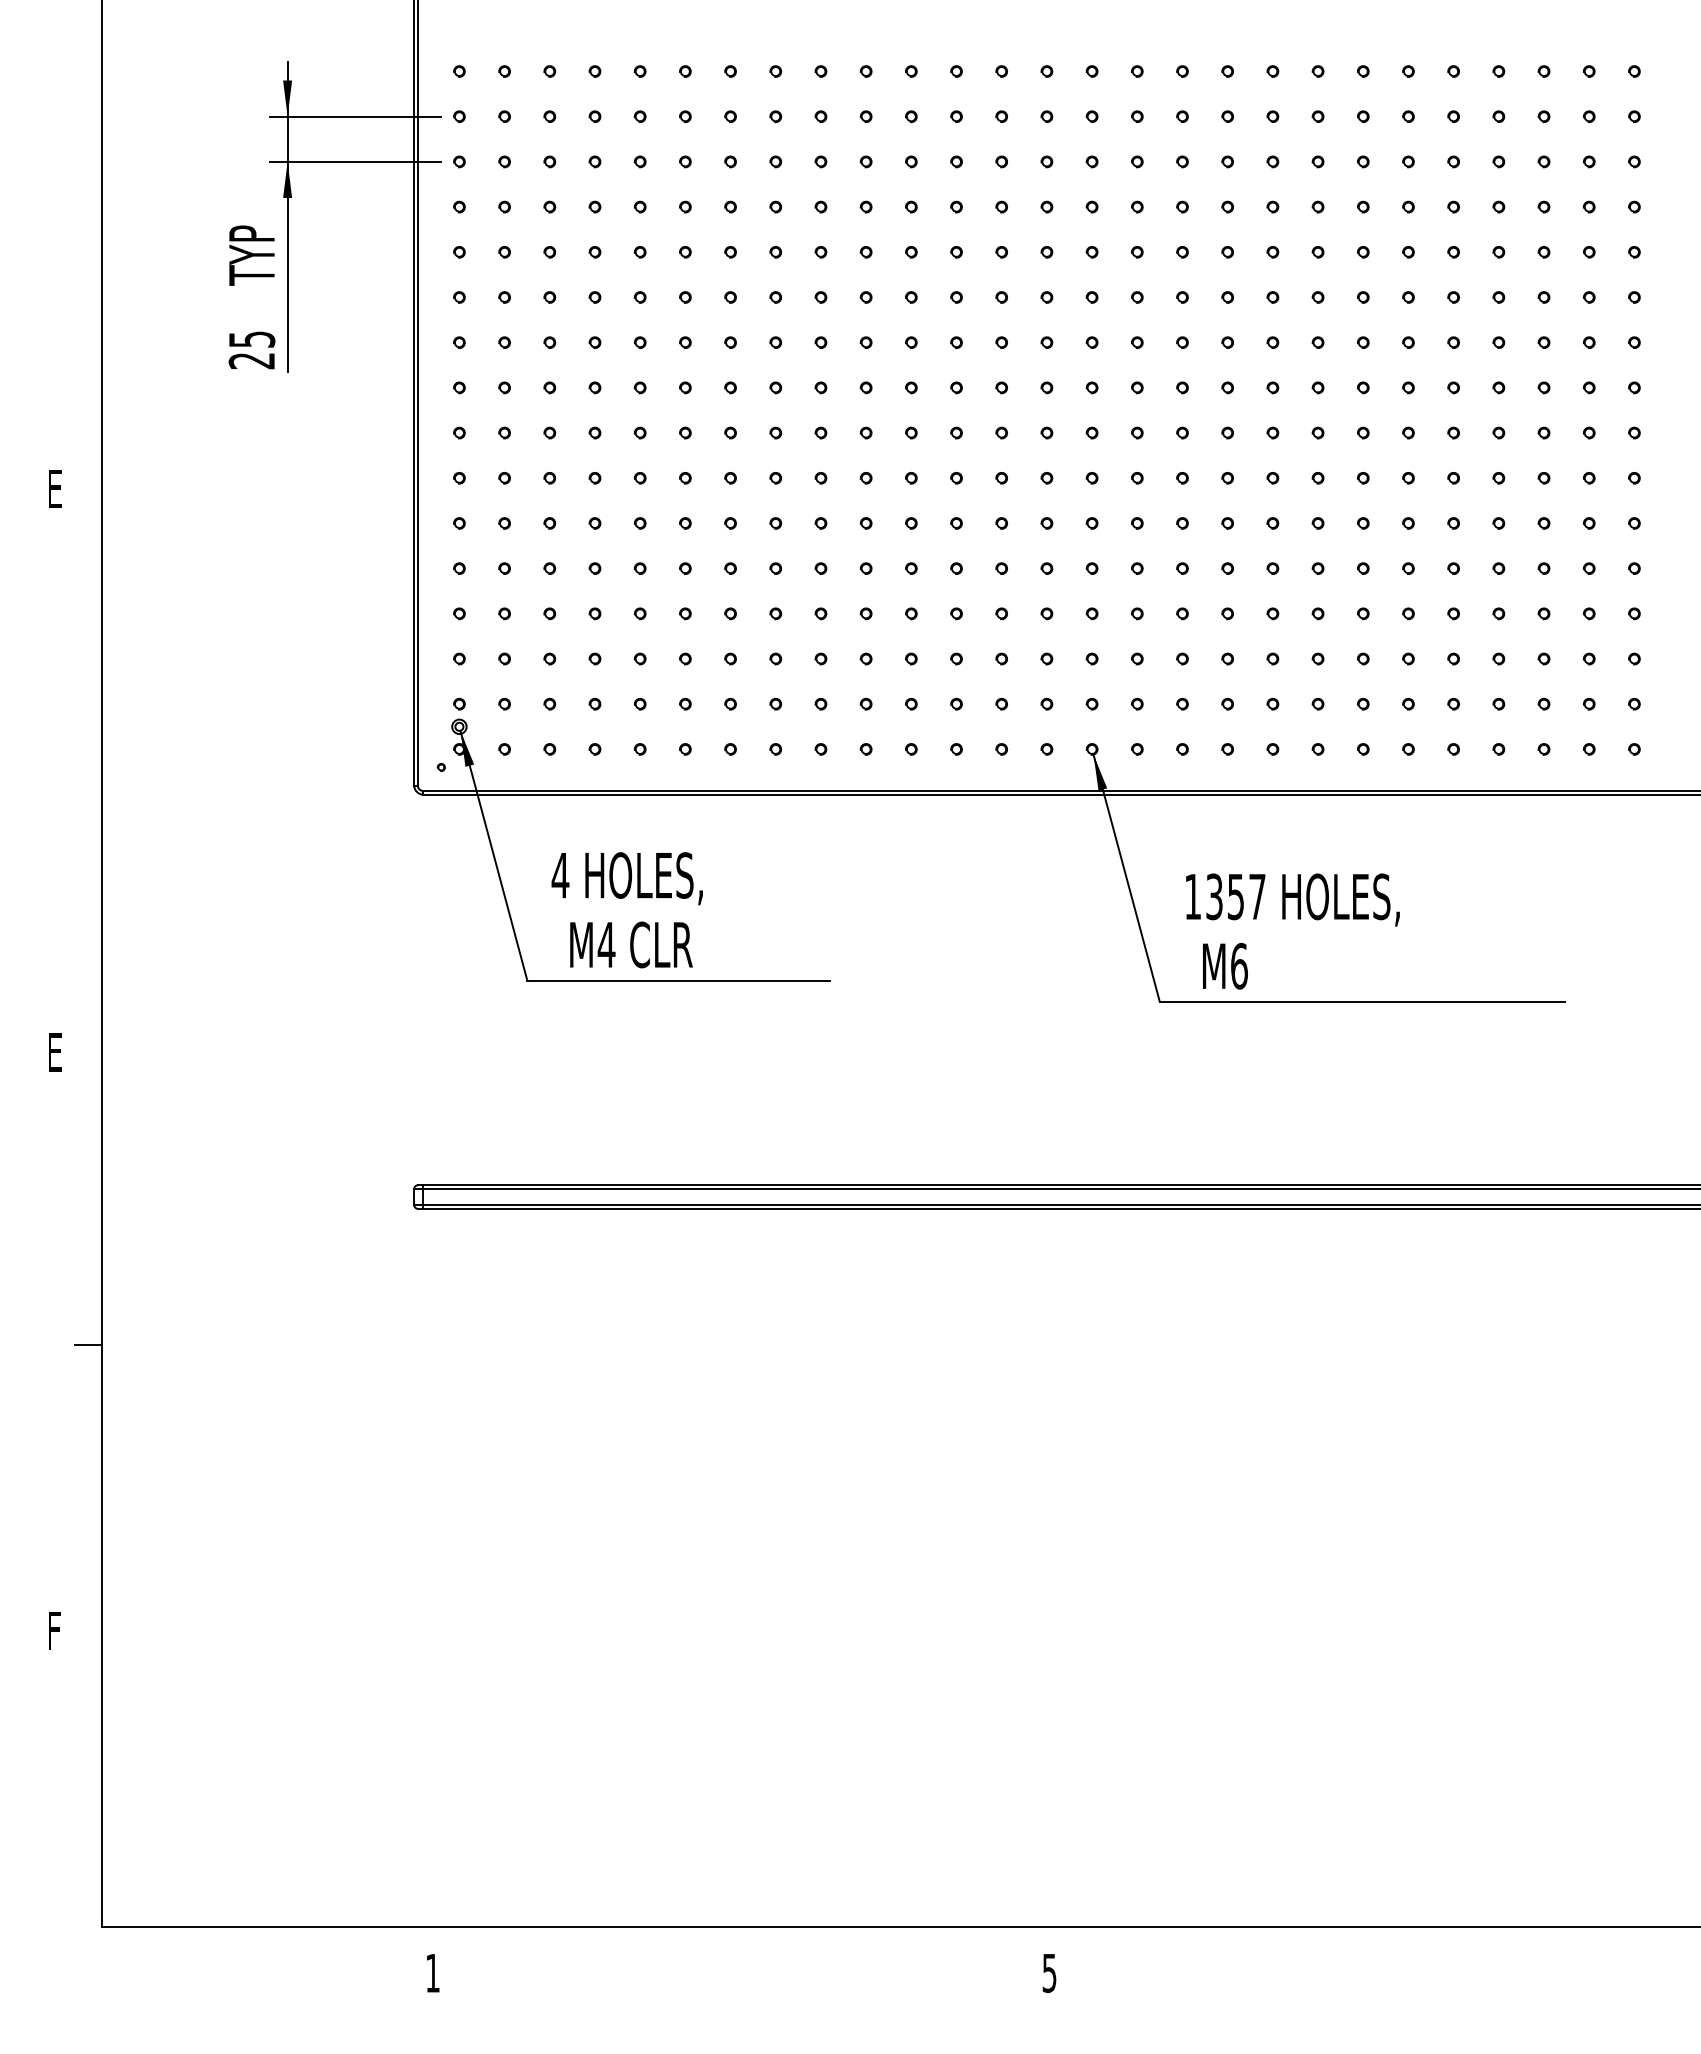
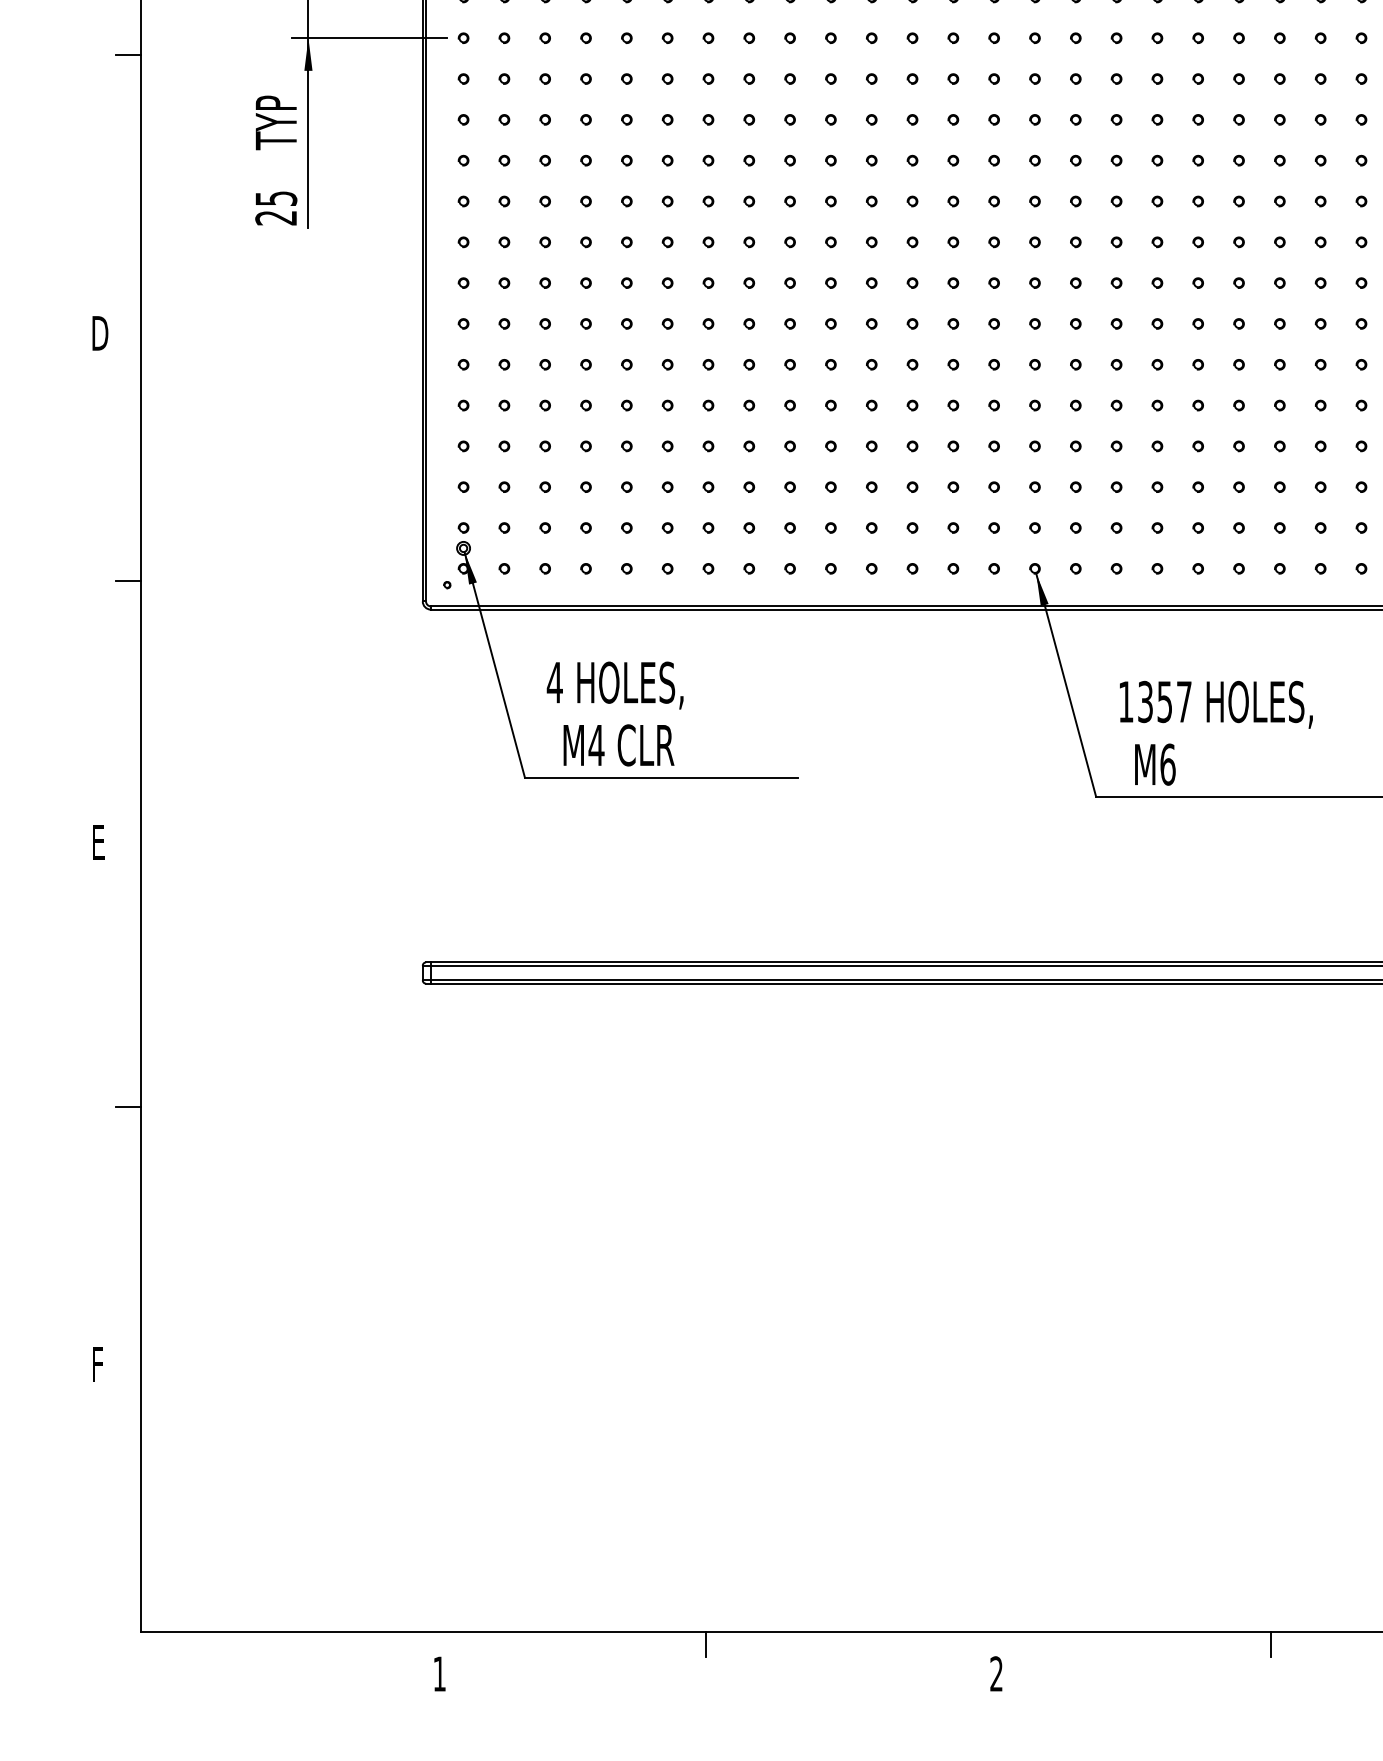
line: (87, 180) -> (127, 55), added
text: (56, 488) -> (99, 333), E -> D
line: (87, 762) -> (127, 580), added
line: (727, 1940) -> (705, 1644), added
line: (1353, 1940) -> (1271, 1644), added
text: (1049, 1972) -> (996, 1673), 5 -> 2

